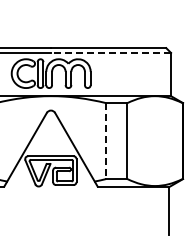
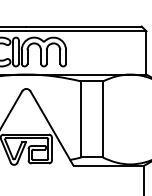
line: (110, 52) -> (85, 30), dashed -> solid
line: (106, 141) -> (81, 119), dashed -> solid

